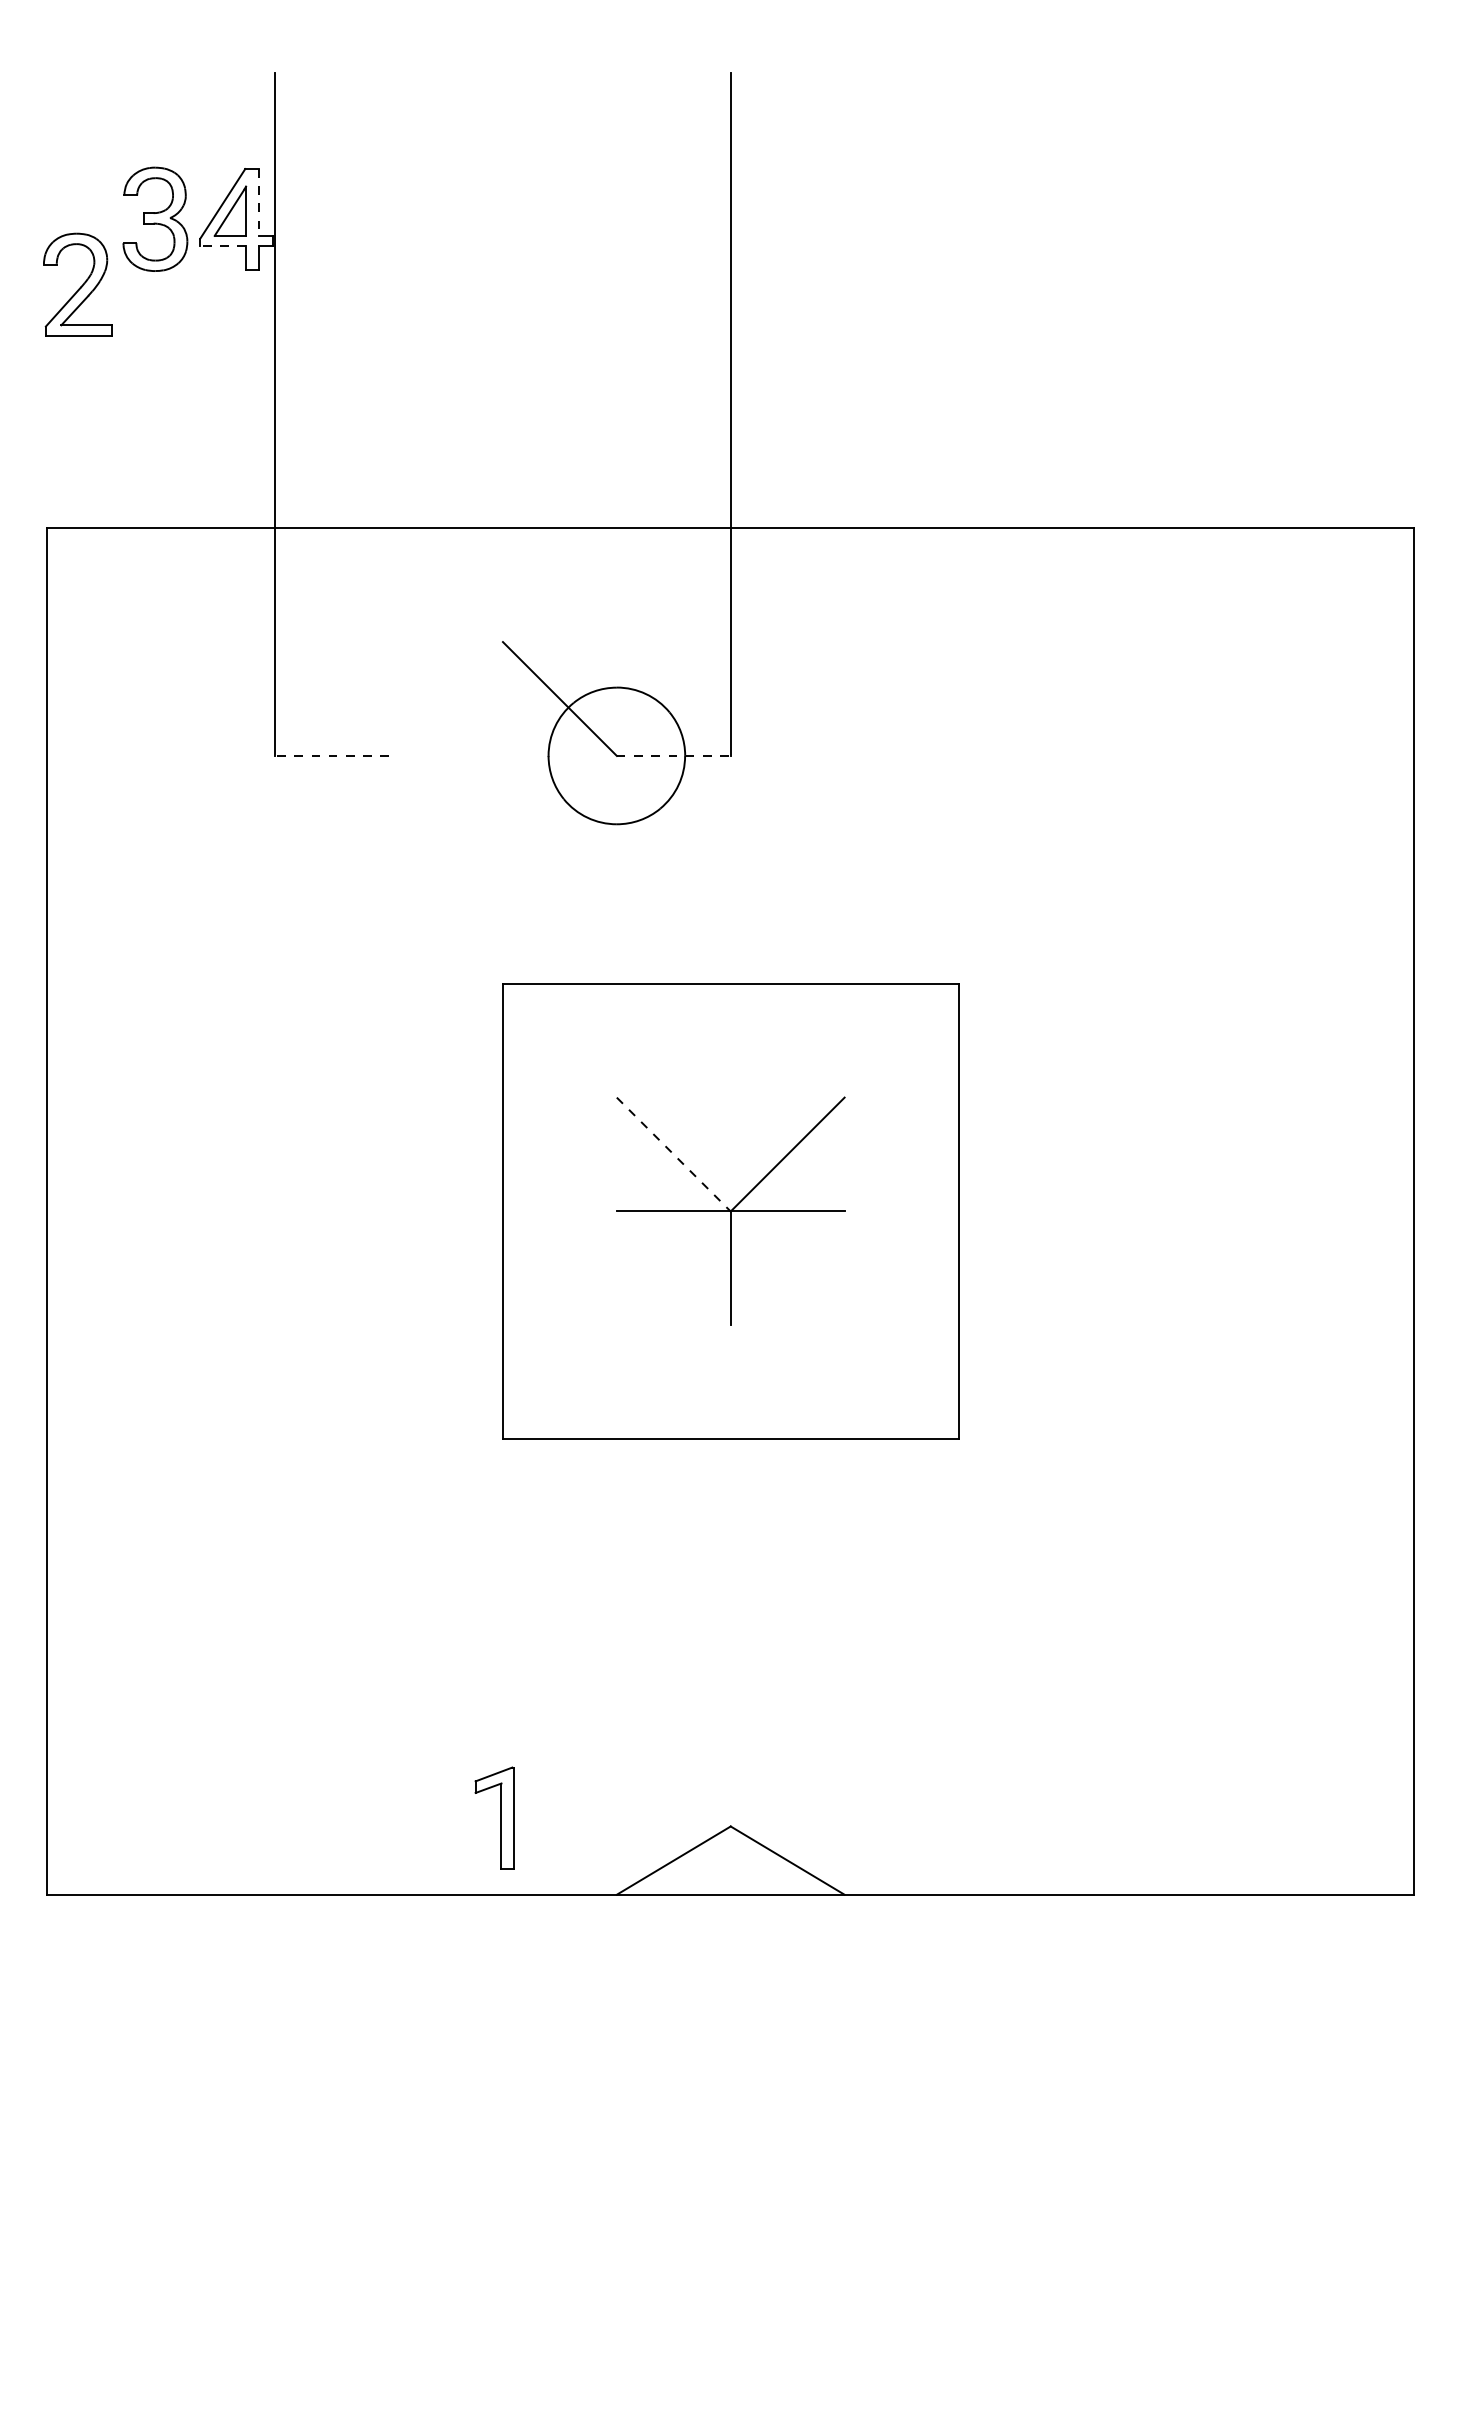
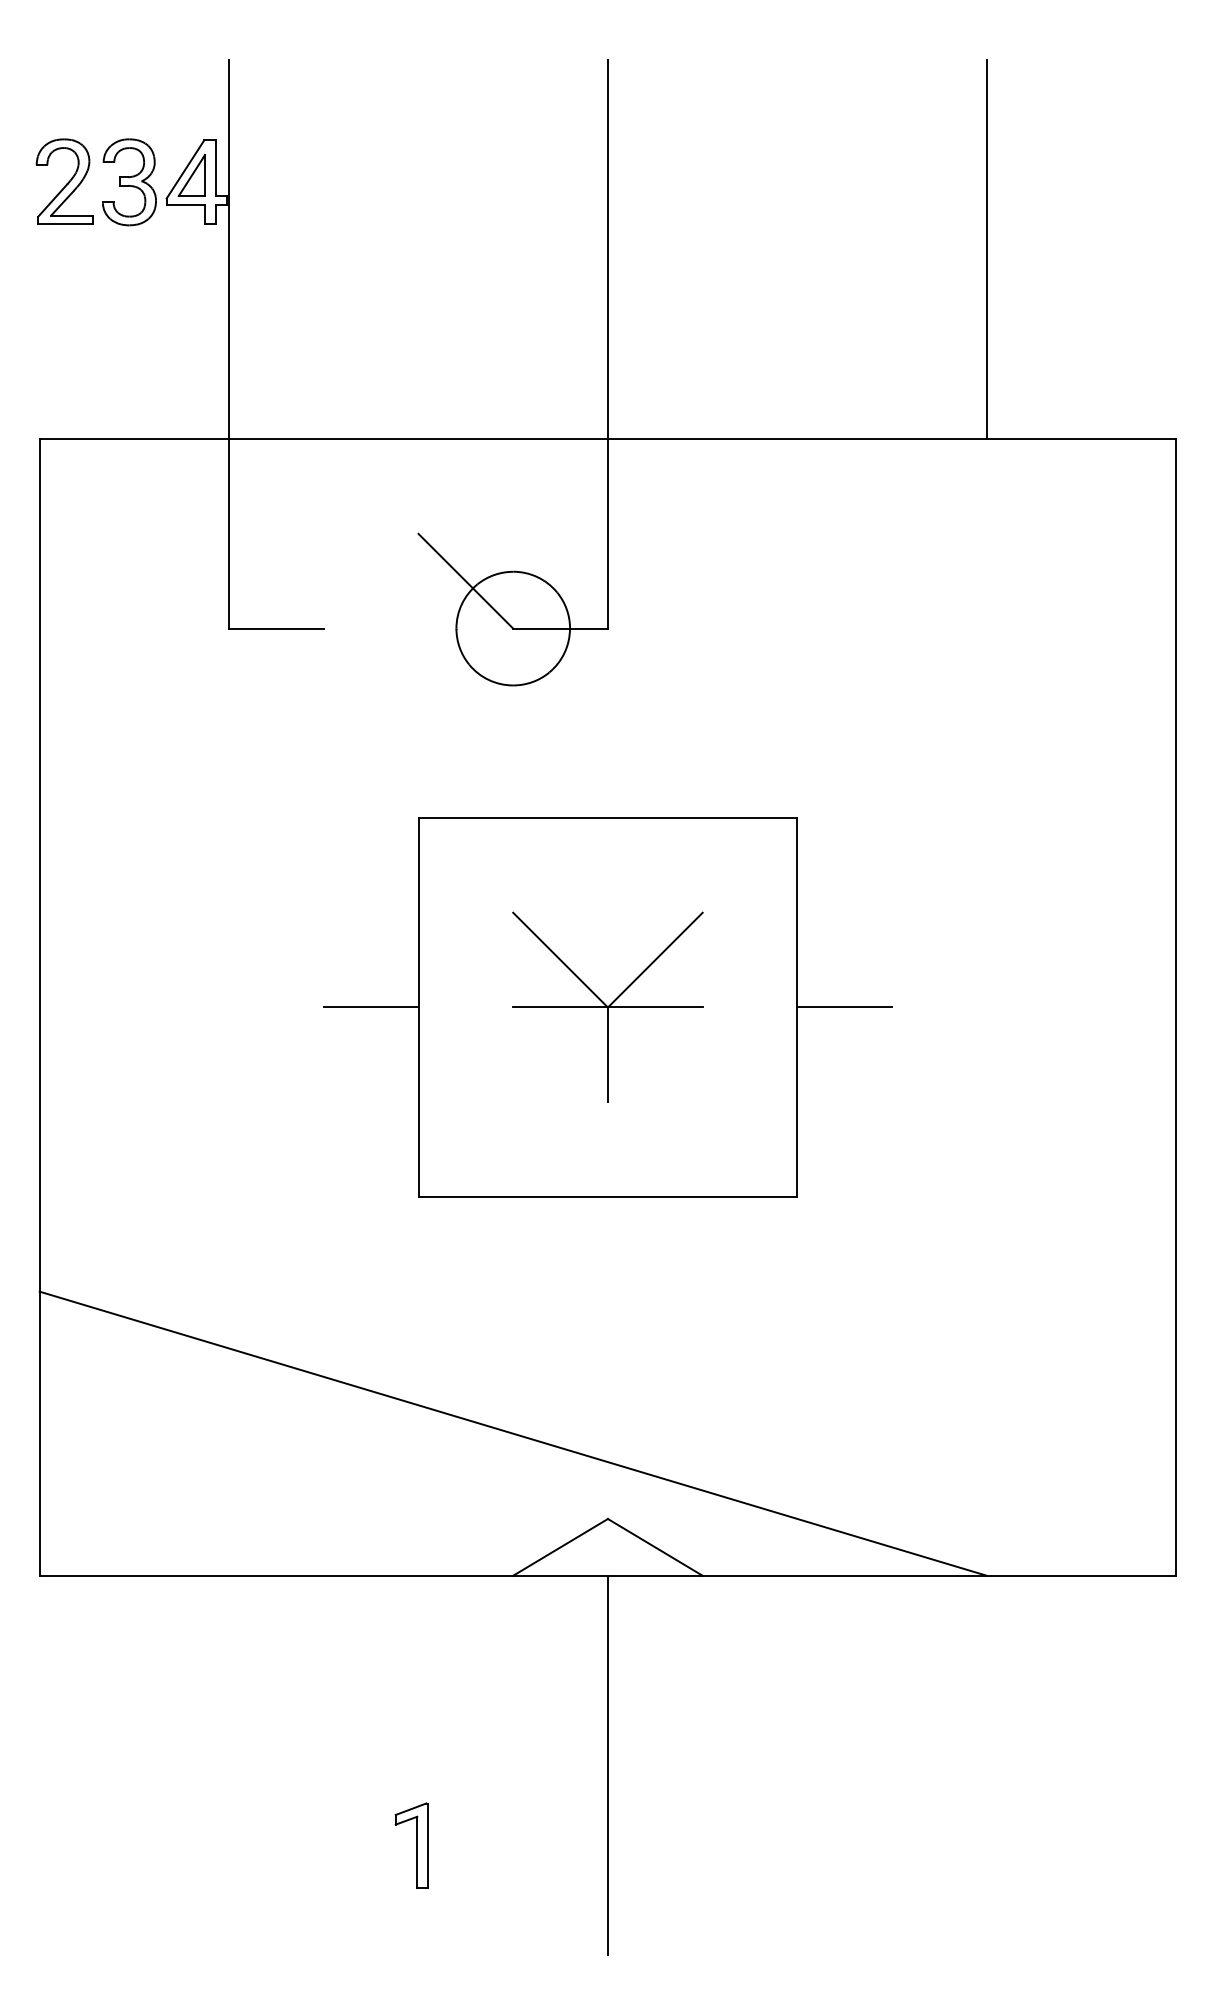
line: (258, 202) -> (215, 168), dashed -> solid
line: (223, 246) -> (186, 204), dashed -> solid
part: (77, 284) -> (64, 181), moved
line: (1186, 300) -> (987, 249), added
line: (332, 755) -> (276, 628), dashed -> solid
line: (673, 755) -> (560, 628), dashed -> solid
line: (673, 1154) -> (560, 960), dashed -> solid
line: (445, 1211) -> (370, 1007), added
line: (1015, 1211) -> (844, 1007), added
line: (616, 1723) -> (512, 1433), added
part: (494, 1817) -> (411, 1845), moved
line: (730, 2122) -> (607, 1765), added

